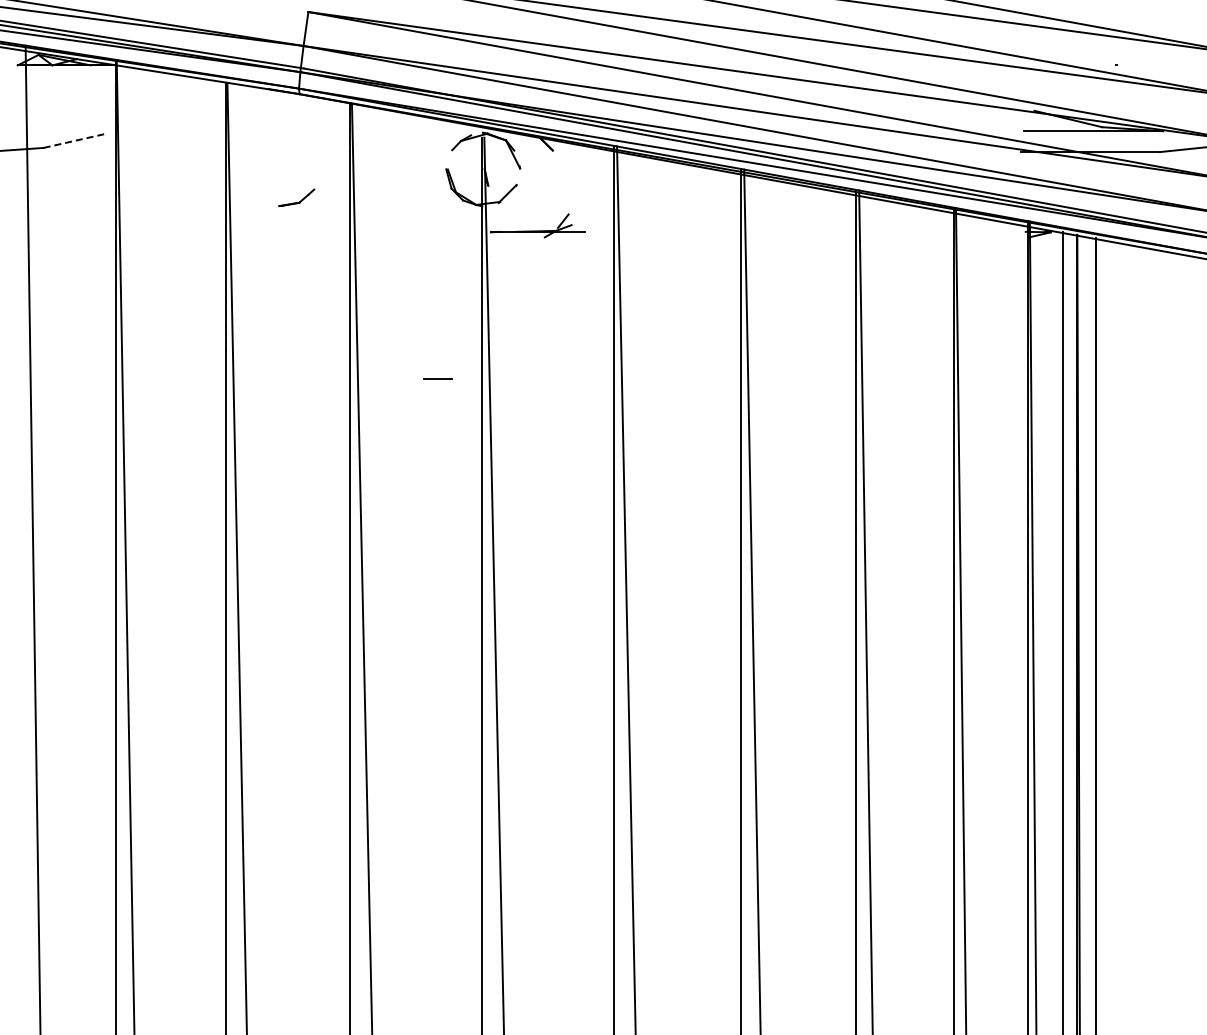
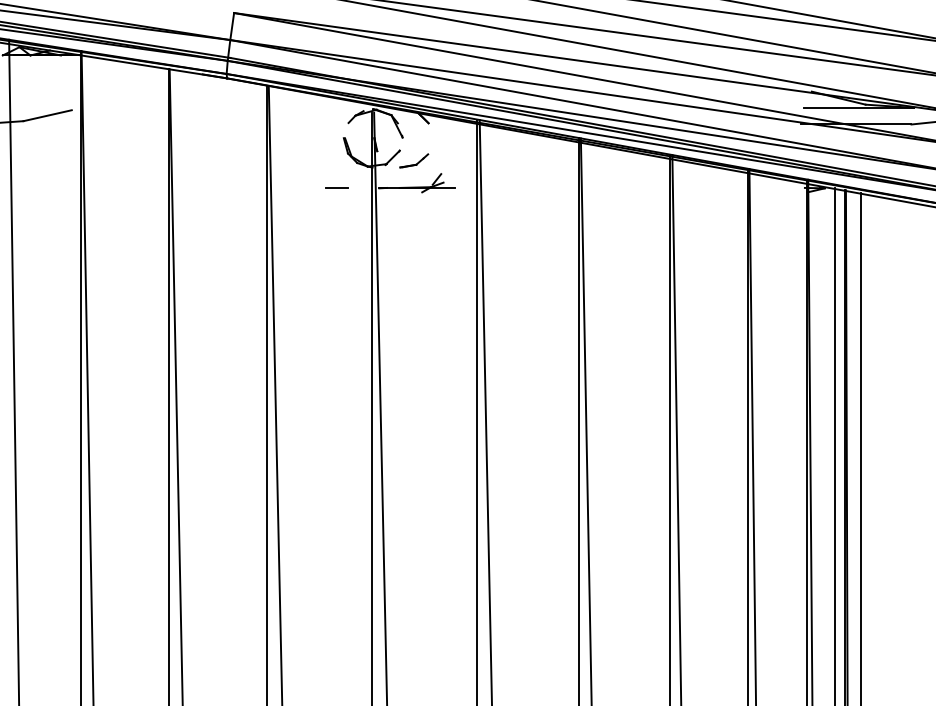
line: (74, 140) -> (48, 115), dashed -> solid
part: (296, 197) -> (414, 160), moved
line: (437, 378) -> (336, 187), moved

